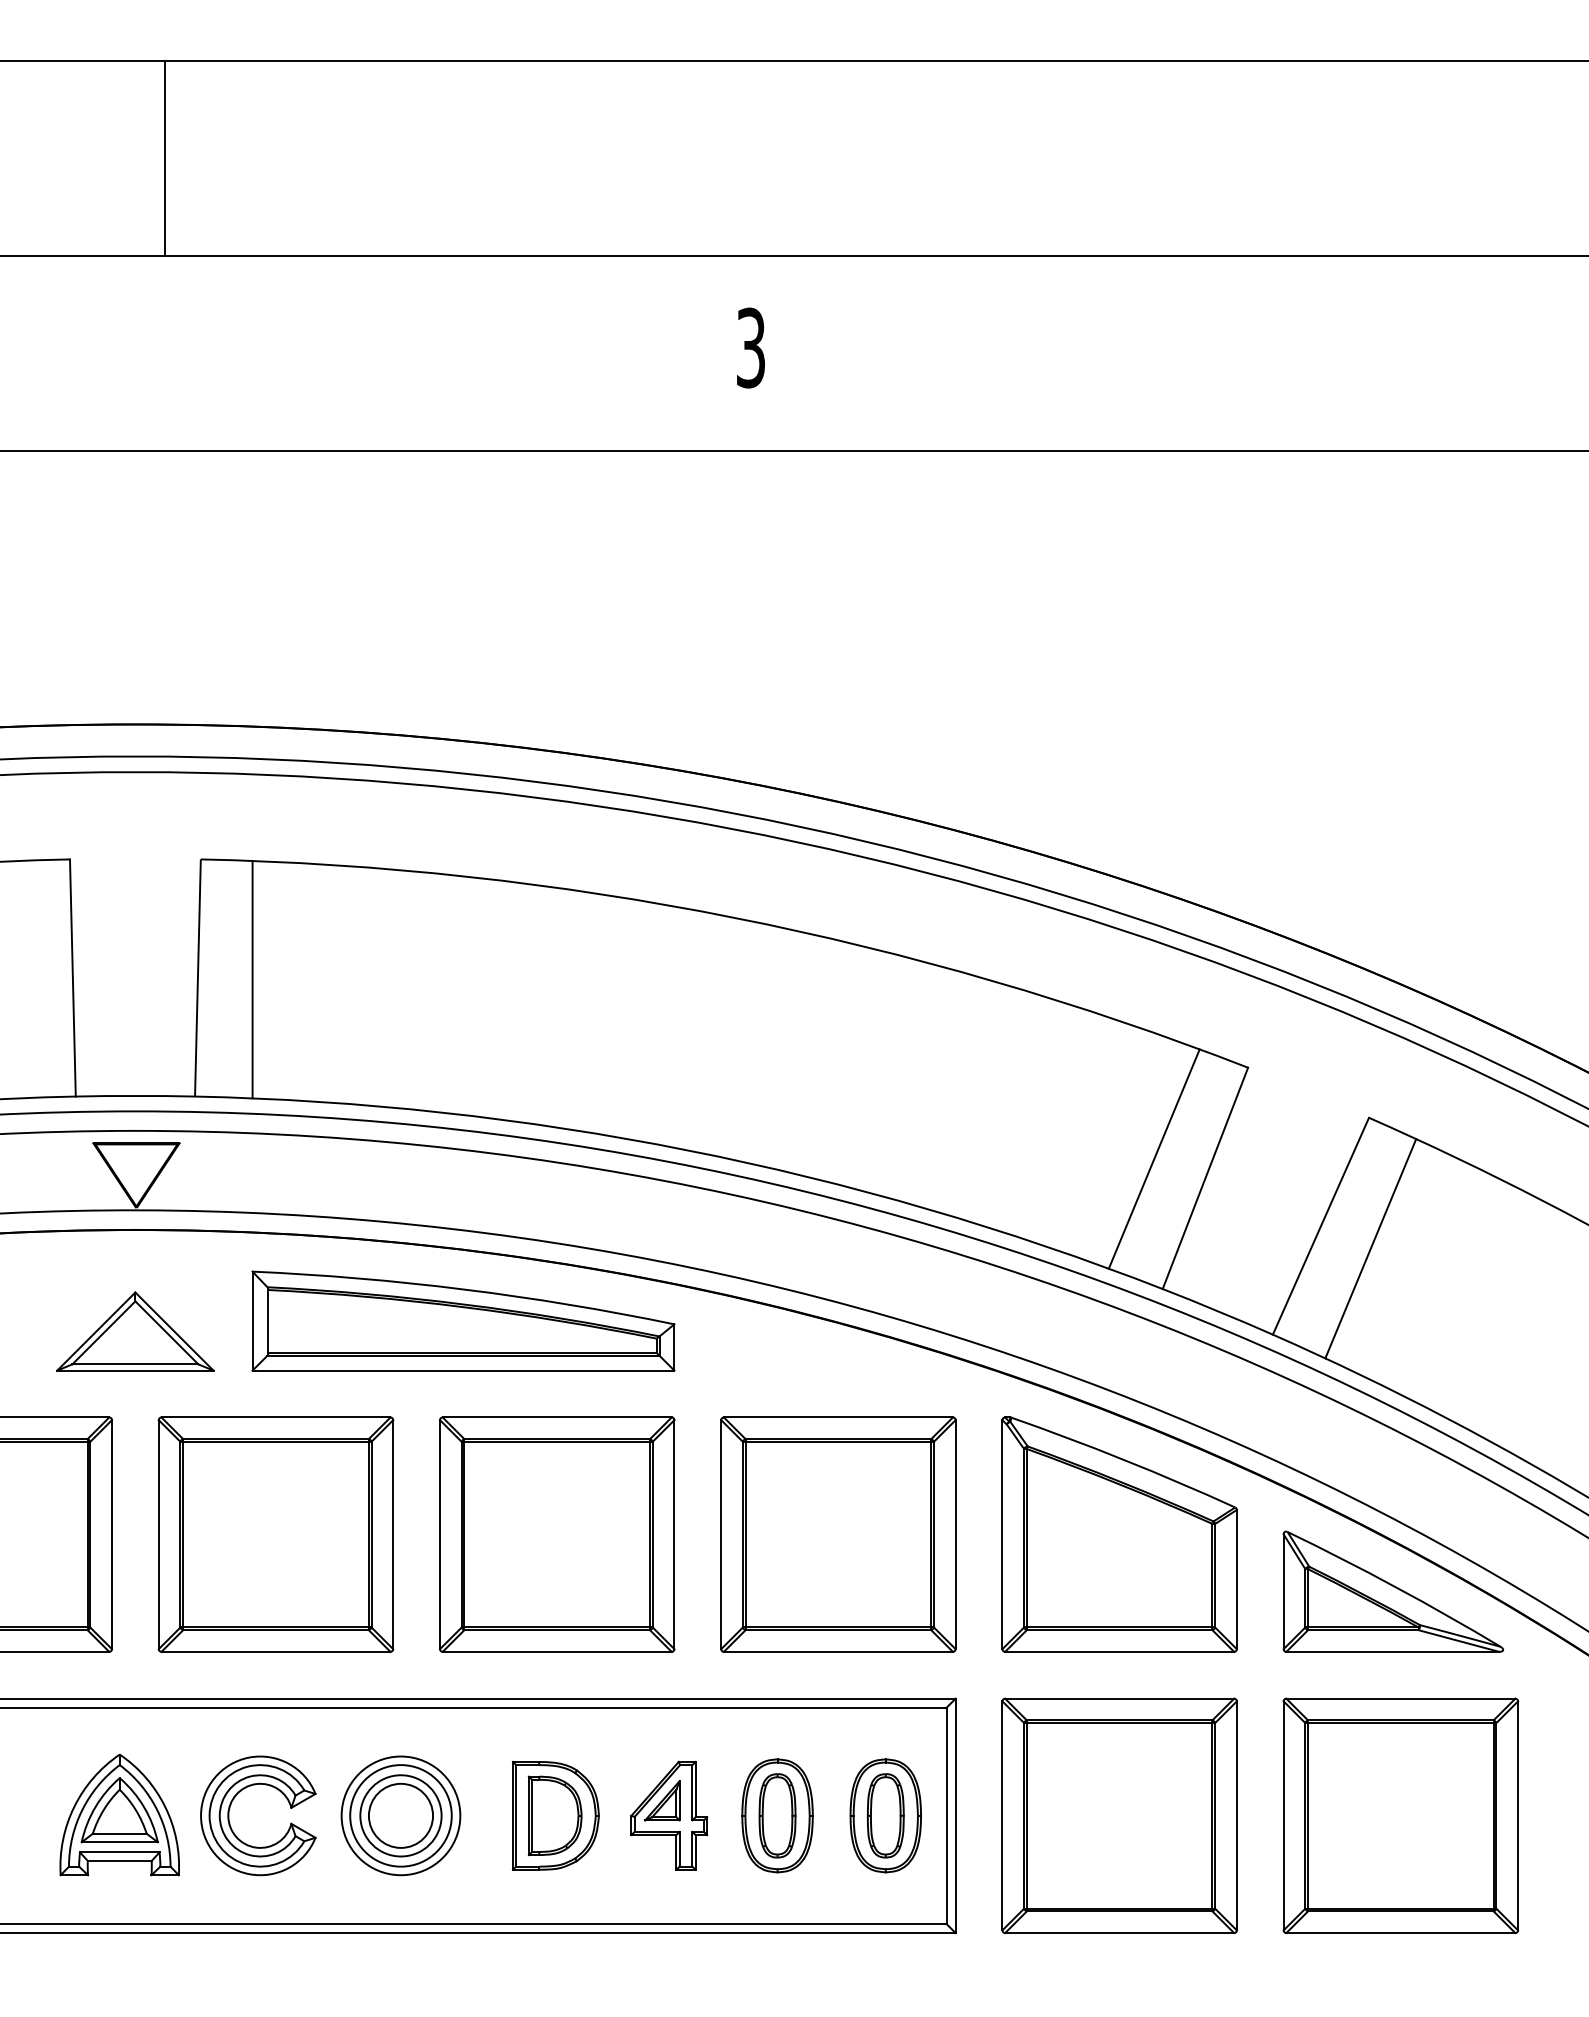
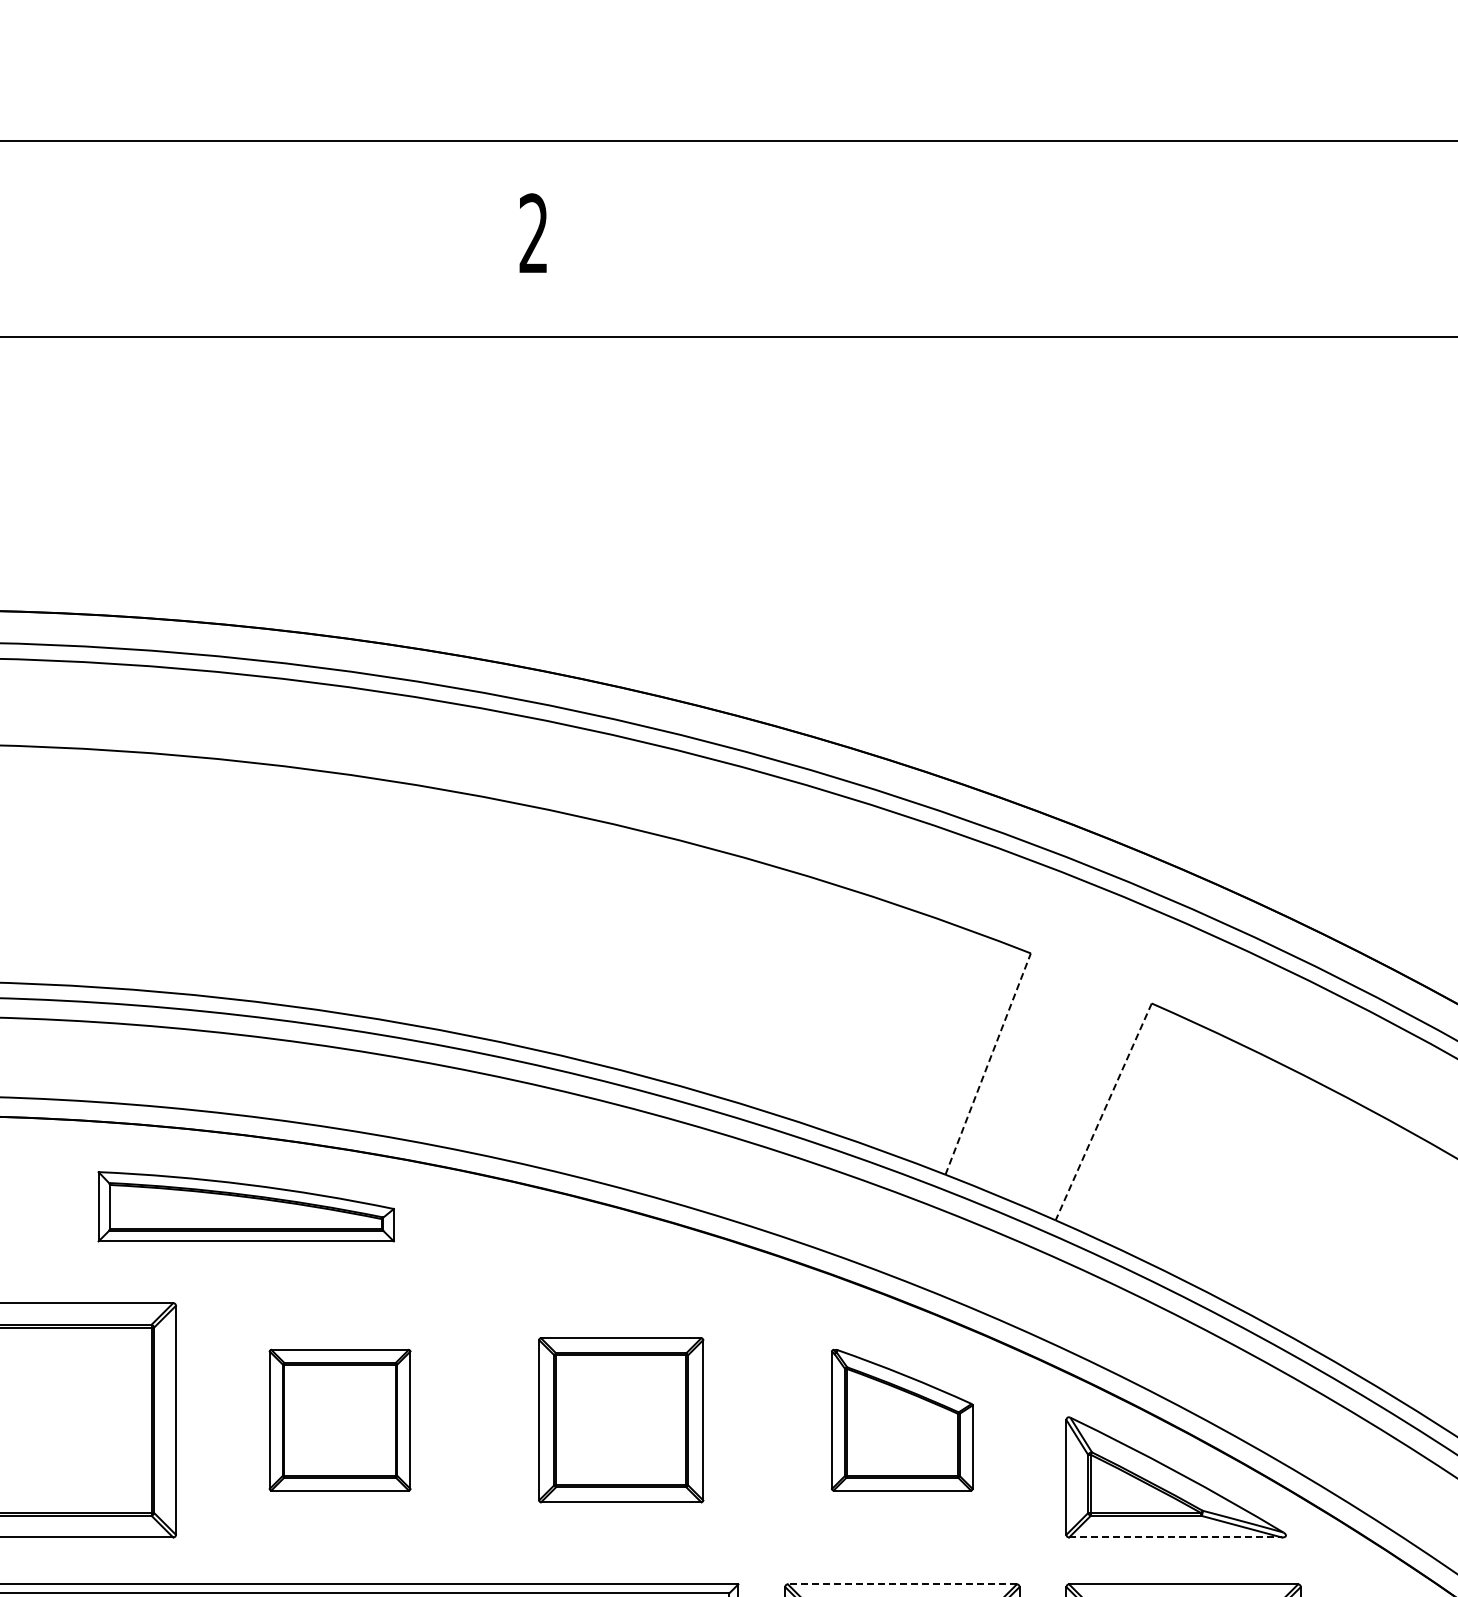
text: (750, 347) -> (533, 233), 3 -> 2
line: (252, 979) -> (35, 865), removed
line: (1153, 1158) -> (936, 1044), removed
line: (1205, 1178) -> (988, 1064), solid -> dashed
line: (1320, 1226) -> (1103, 1112), solid -> dashed
line: (1370, 1248) -> (1153, 1134), removed
part: (463, 1320) -> (246, 1206), size x0.7
part: (557, 1534) -> (340, 1420), size x0.6
part: (838, 1534) -> (621, 1420), size x0.7
part: (1119, 1534) -> (902, 1420), size x0.6
line: (1393, 1651) -> (1176, 1537), solid -> dashed
line: (1119, 1698) -> (902, 1584), solid -> dashed

